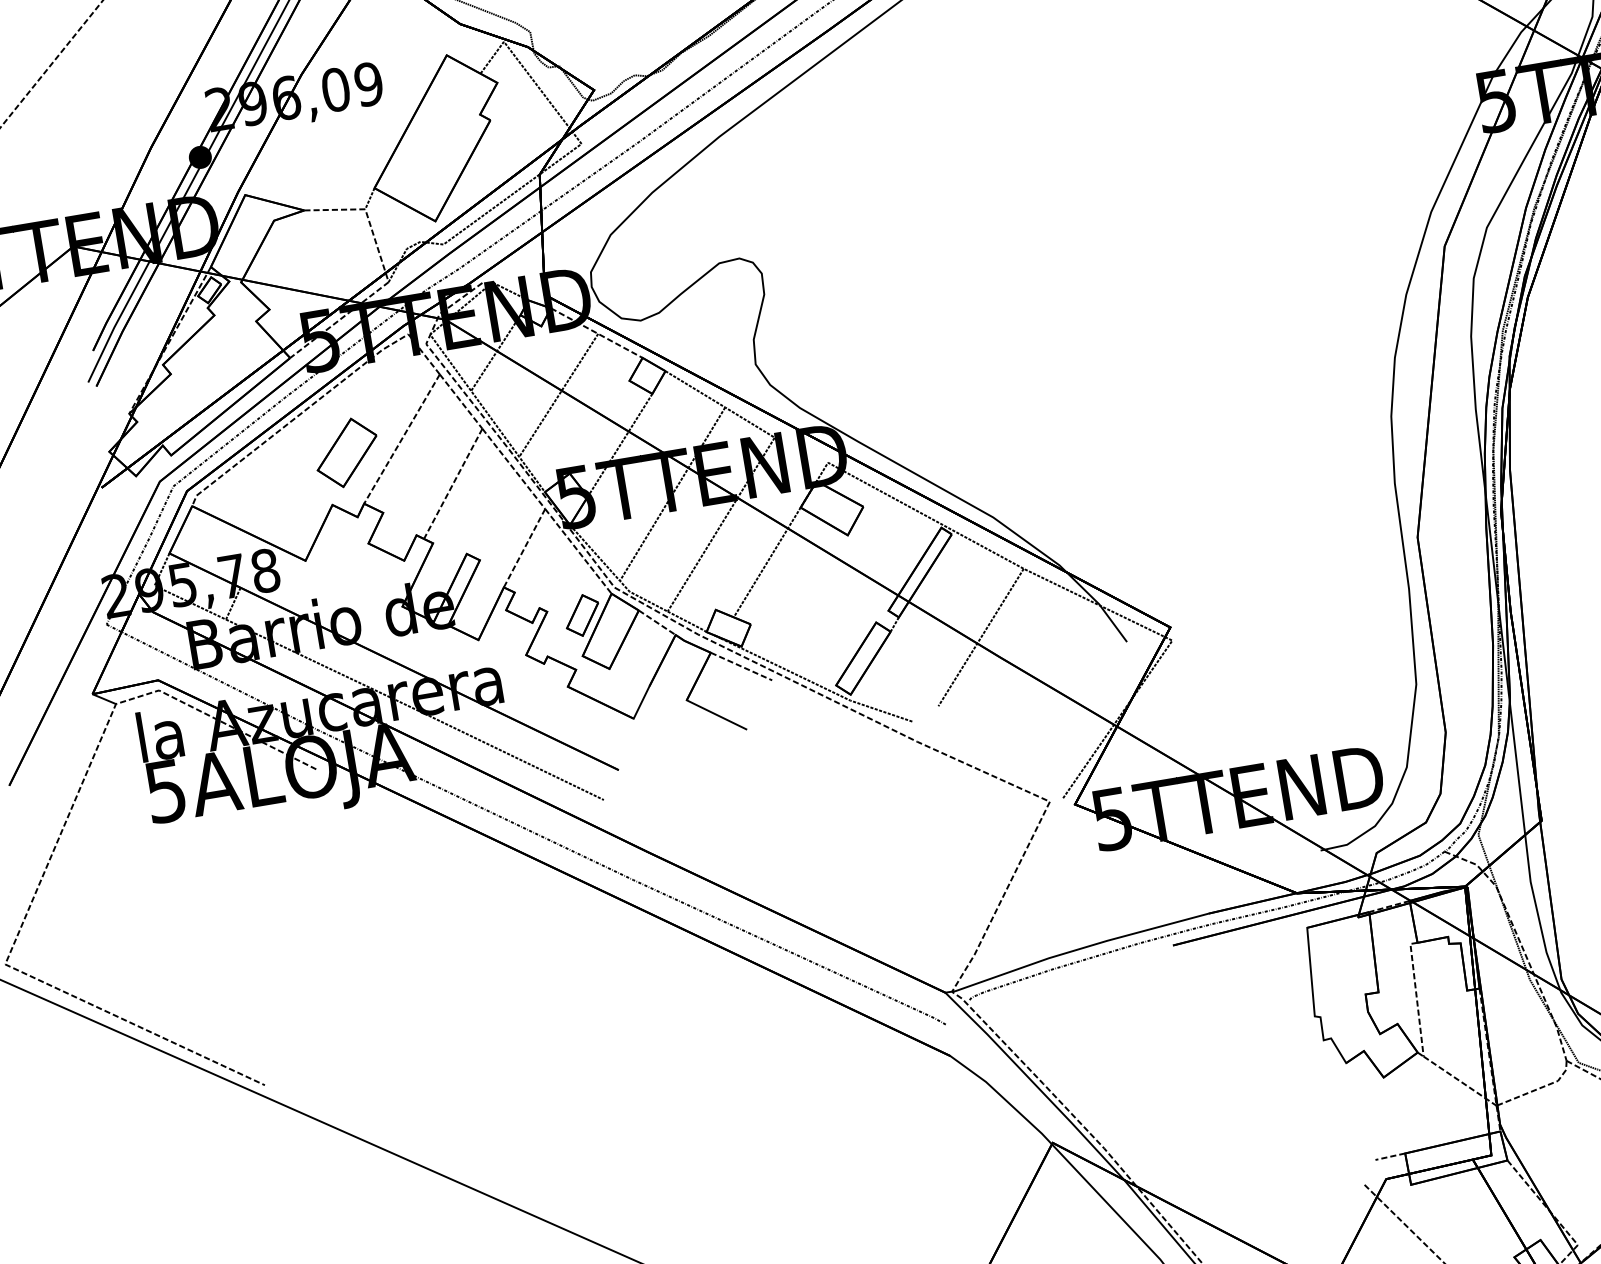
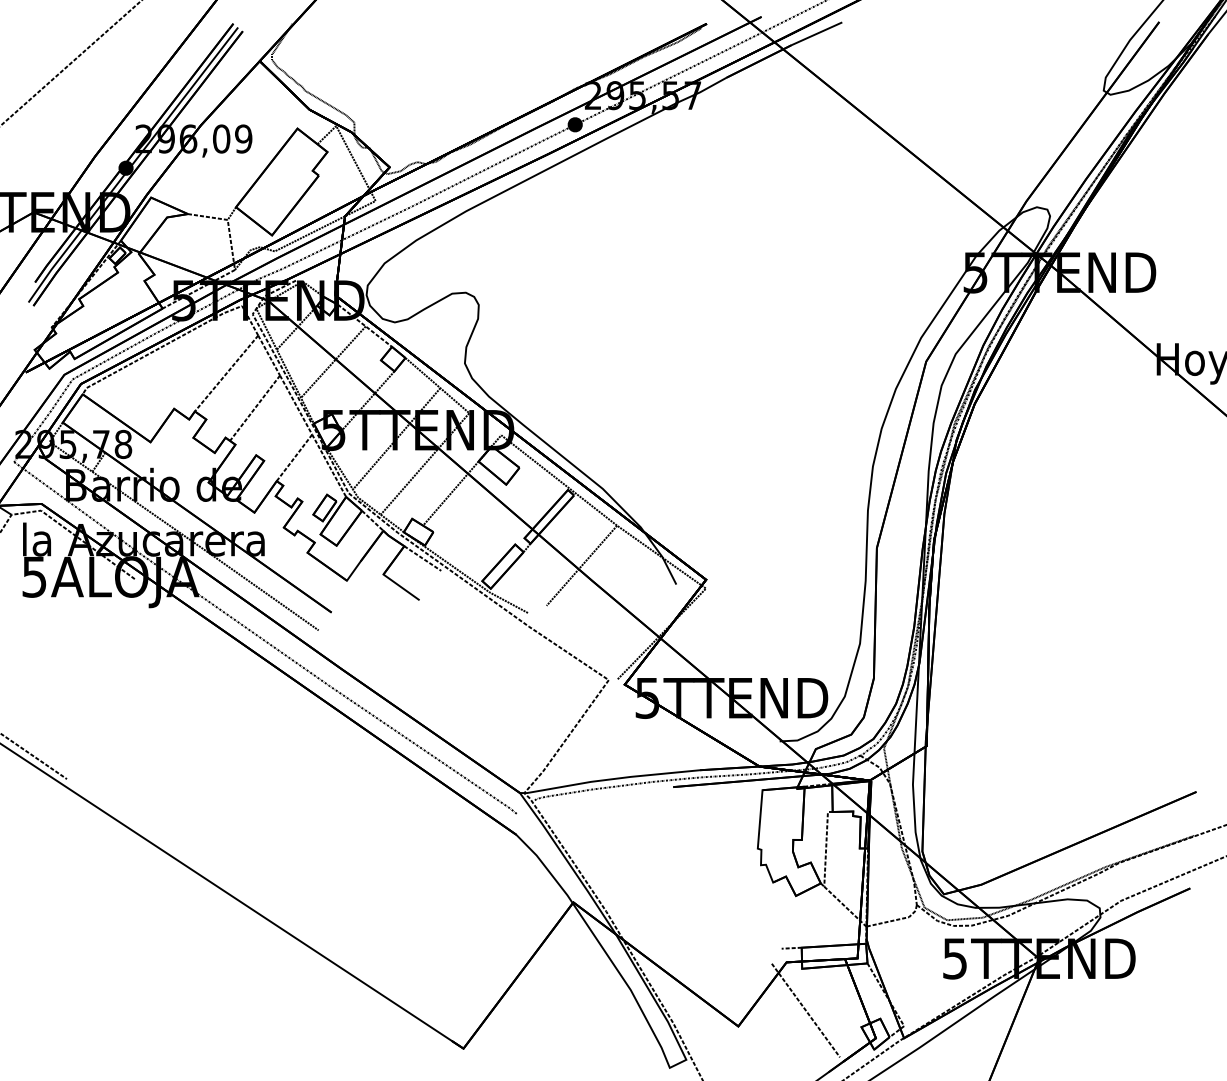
part: (345, 453) -> (188, 376), removed

